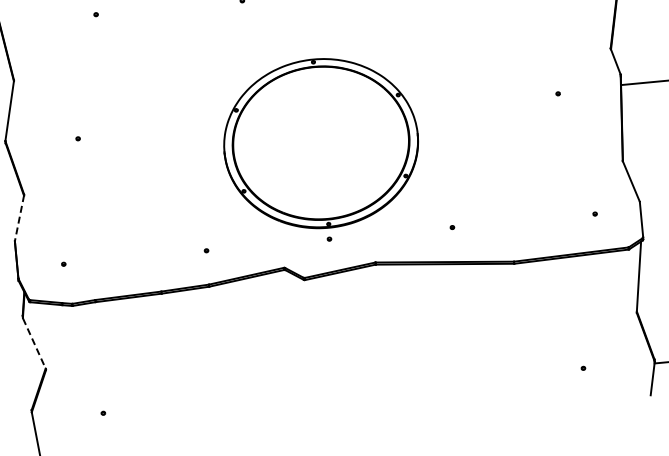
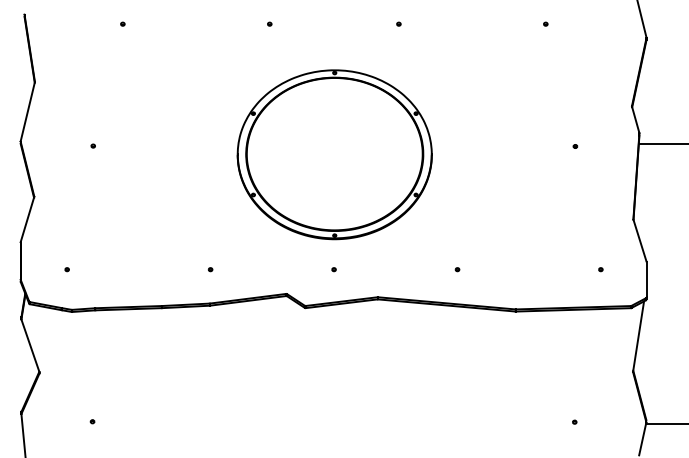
part: (320, 143) -> (334, 154), moved
line: (19, 218) -> (27, 219), dashed -> solid
line: (34, 344) -> (30, 346), dashed -> solid

